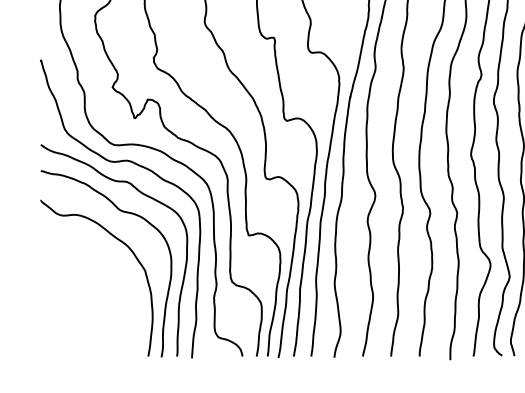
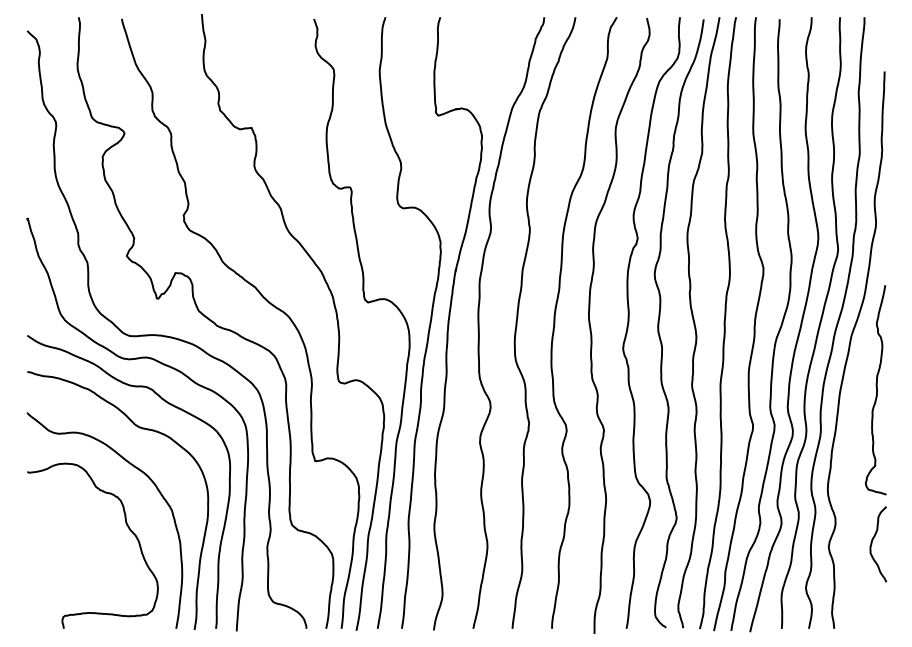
curve: (113, 283) -> (127, 527), added

